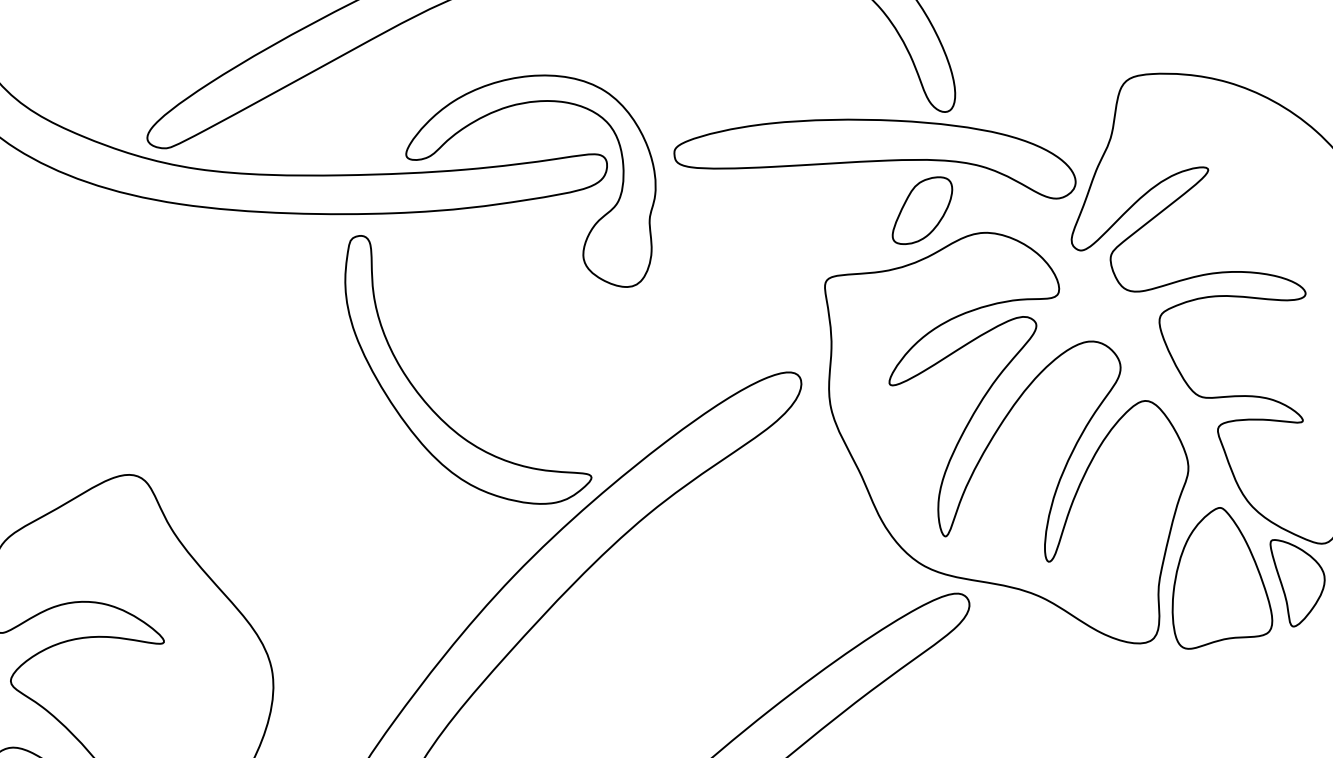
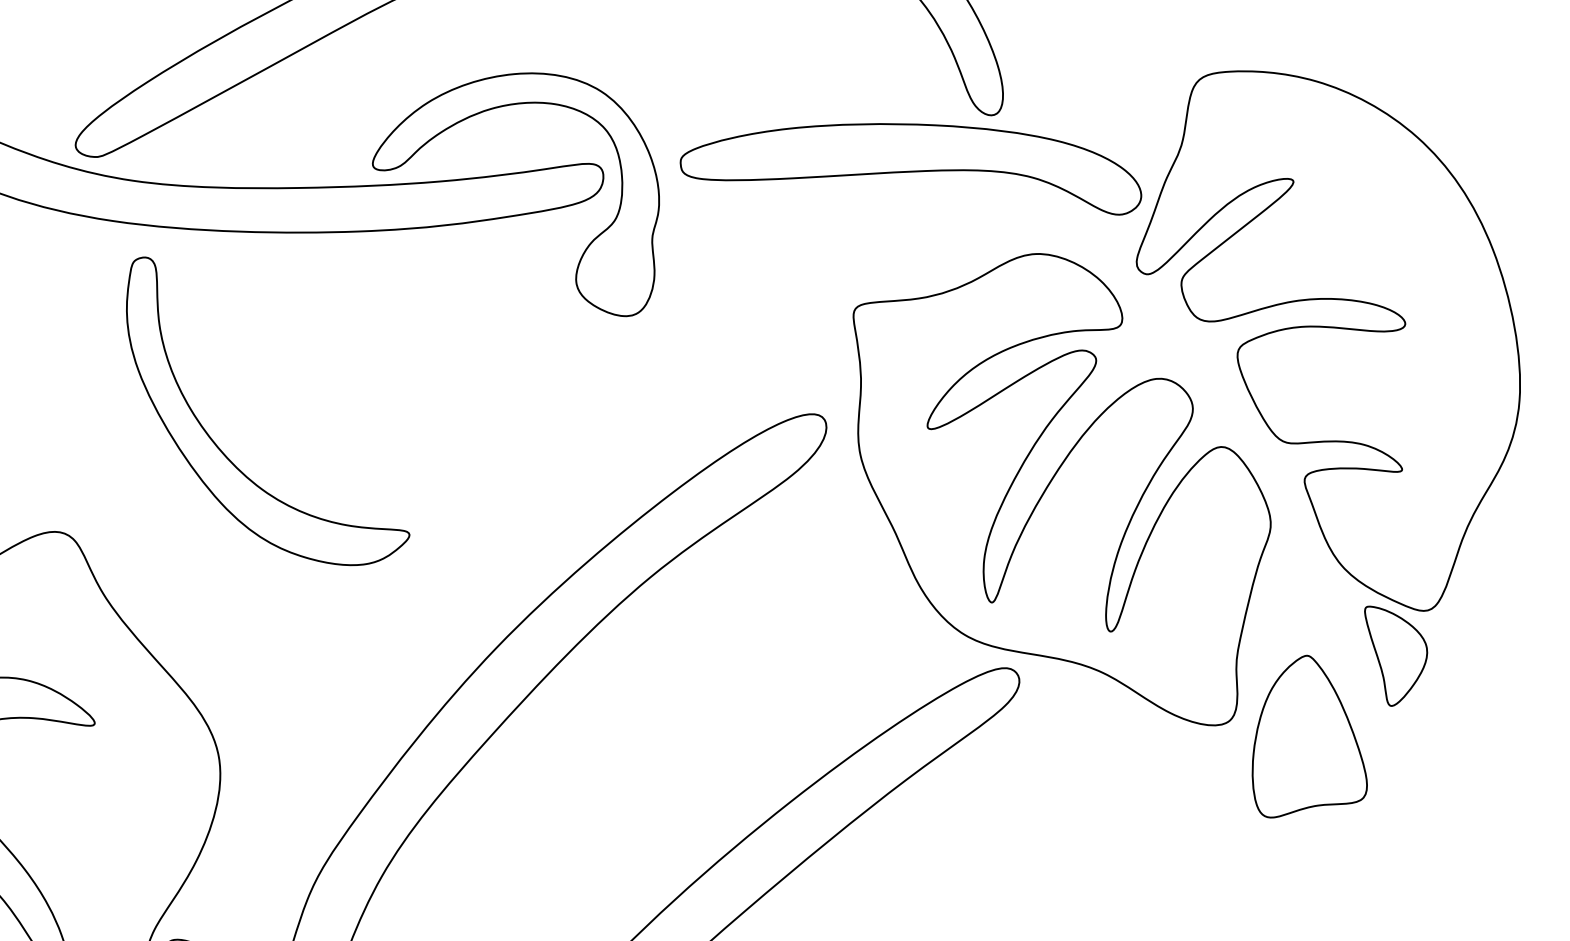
part: (922, 210) -> (965, 228), removed
part: (426, 402) -> (220, 448), moved
part: (1222, 578) -> (1309, 736), moved

